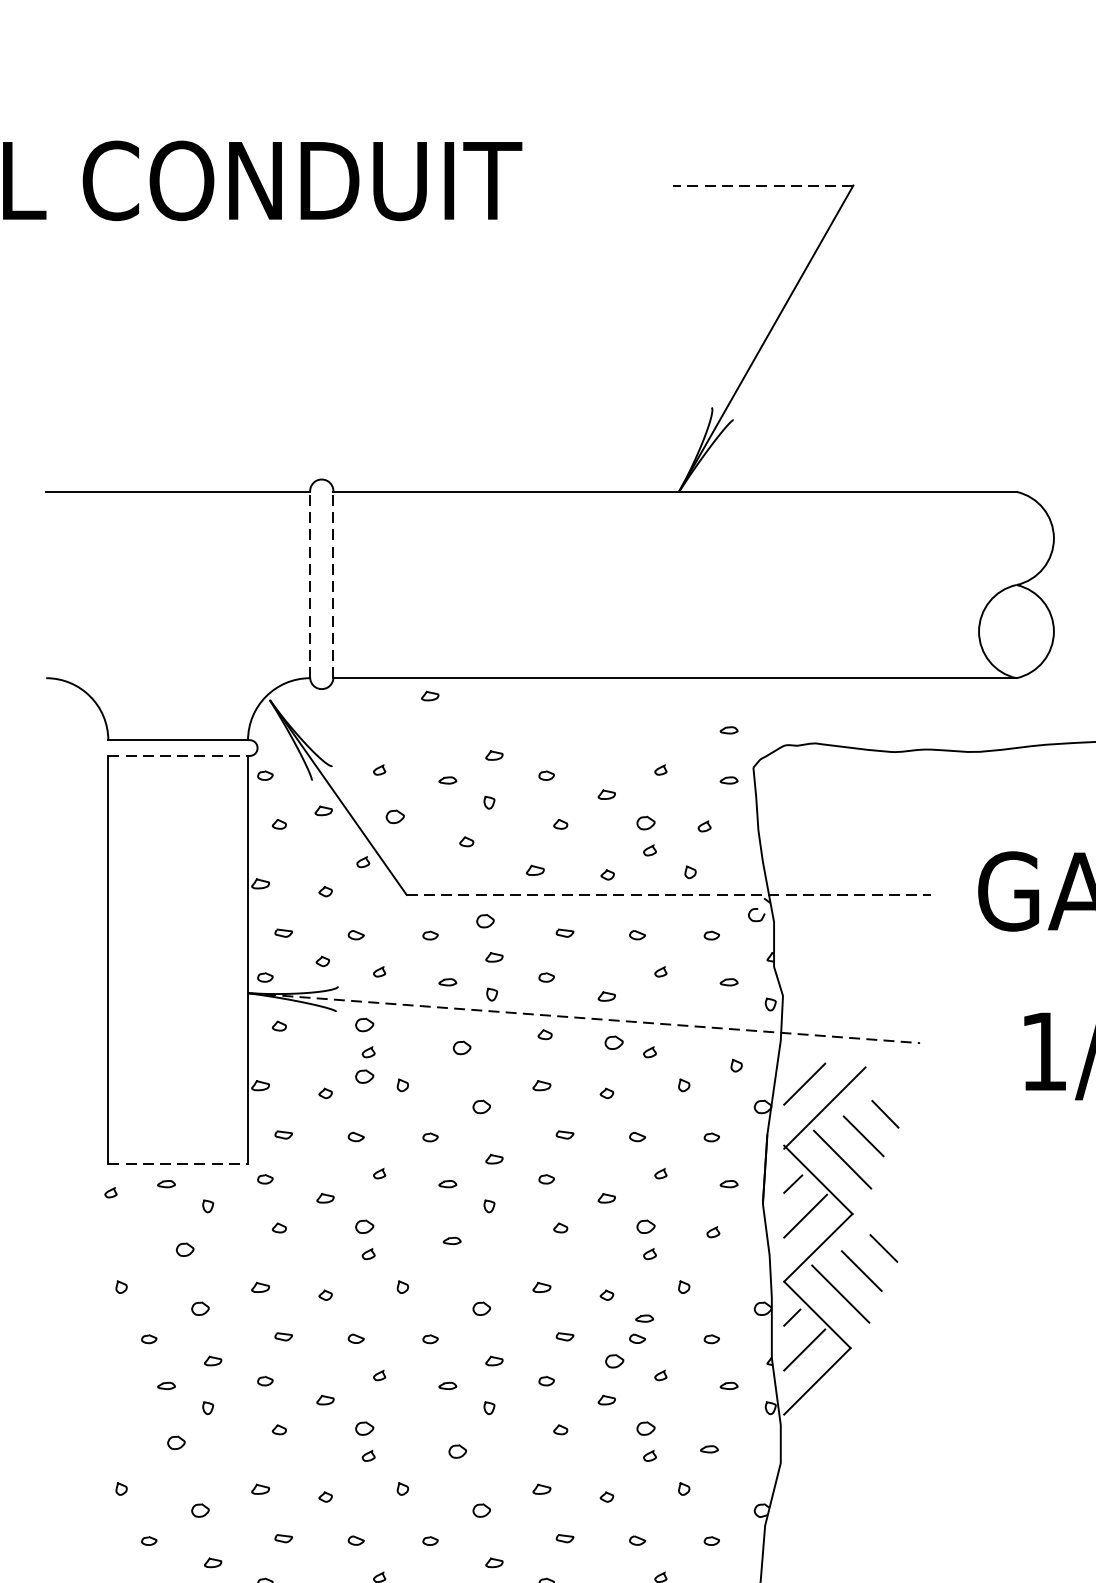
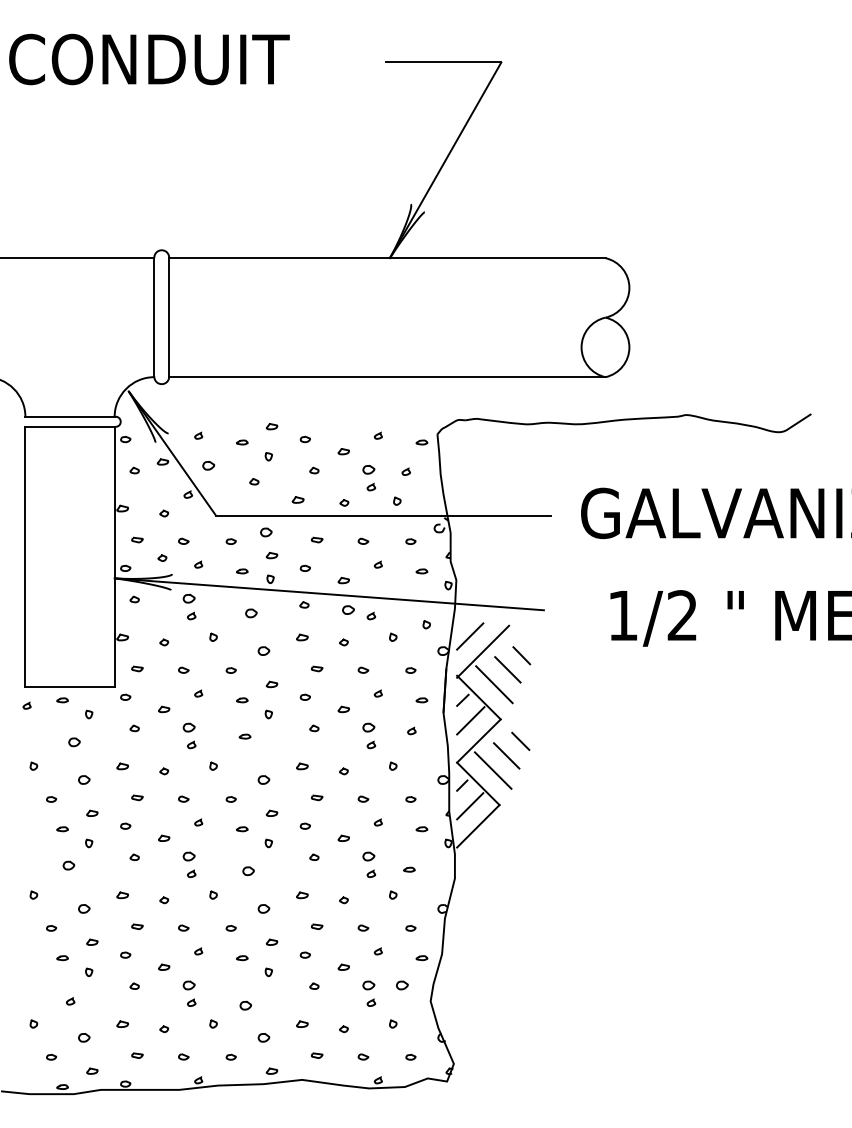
line: (762, 185) -> (443, 62), dashed -> solid
line: (310, 584) -> (154, 317), dashed -> solid
line: (333, 584) -> (169, 317), dashed -> solid
curve: (429, 694) -> (230, 387), removed
curve: (728, 728) -> (421, 409), removed
line: (178, 755) -> (70, 426), dashed -> solid
line: (668, 894) -> (383, 515), dashed -> solid
line: (584, 1018) -> (329, 594), dashed -> solid
curve: (360, 1073) -> (186, 629), removed
line: (178, 1164) -> (70, 687), dashed -> solid
curve: (643, 1317) -> (367, 785), removed
curve: (617, 1358) -> (350, 811), removed

